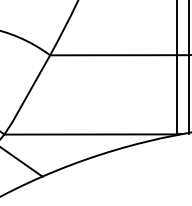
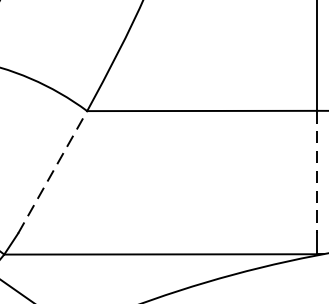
line: (177, 88) -> (317, 171), solid -> dashed
line: (31, 89) -> (53, 172), solid -> dashed

